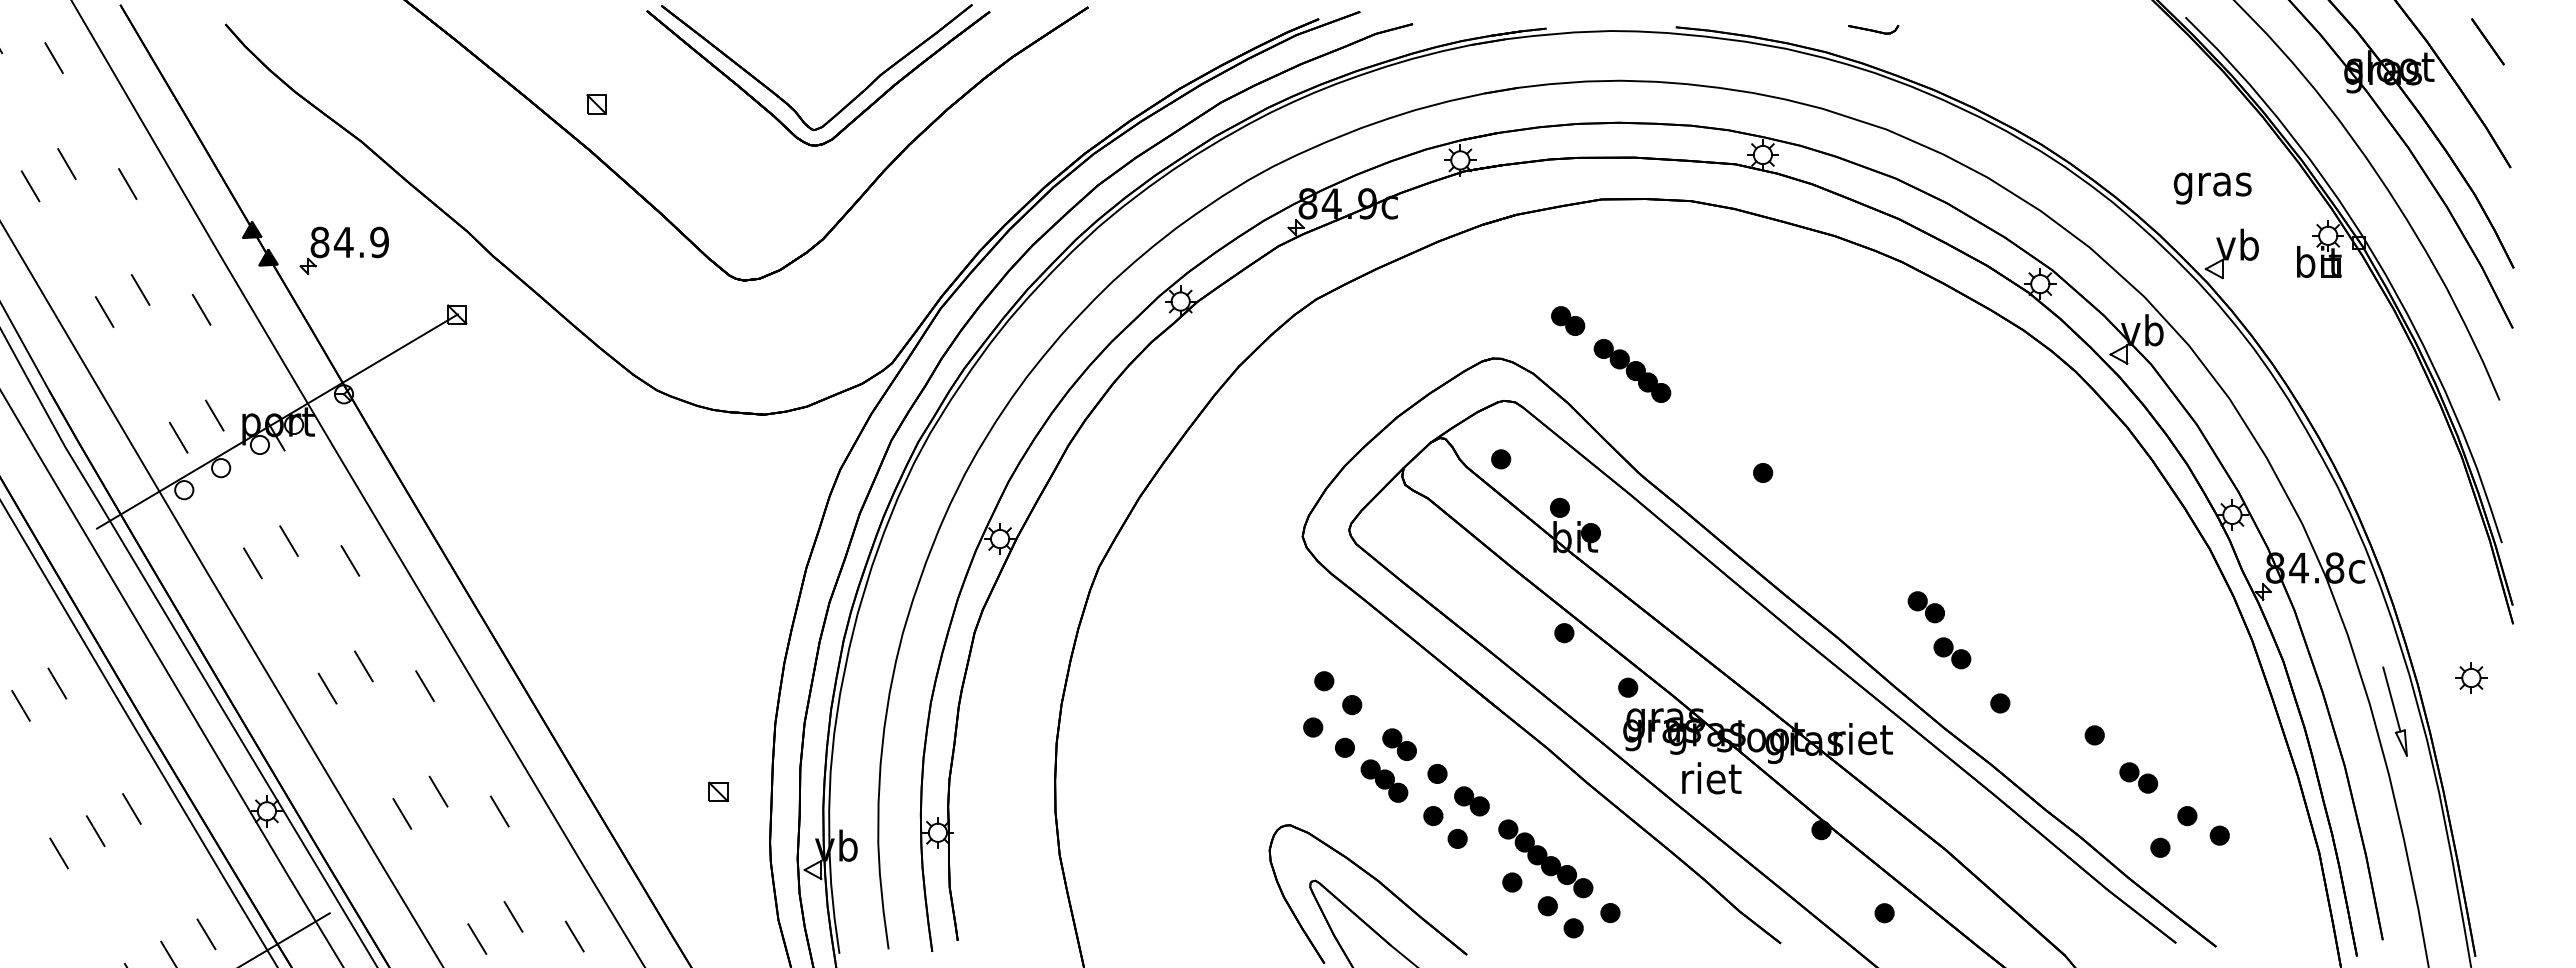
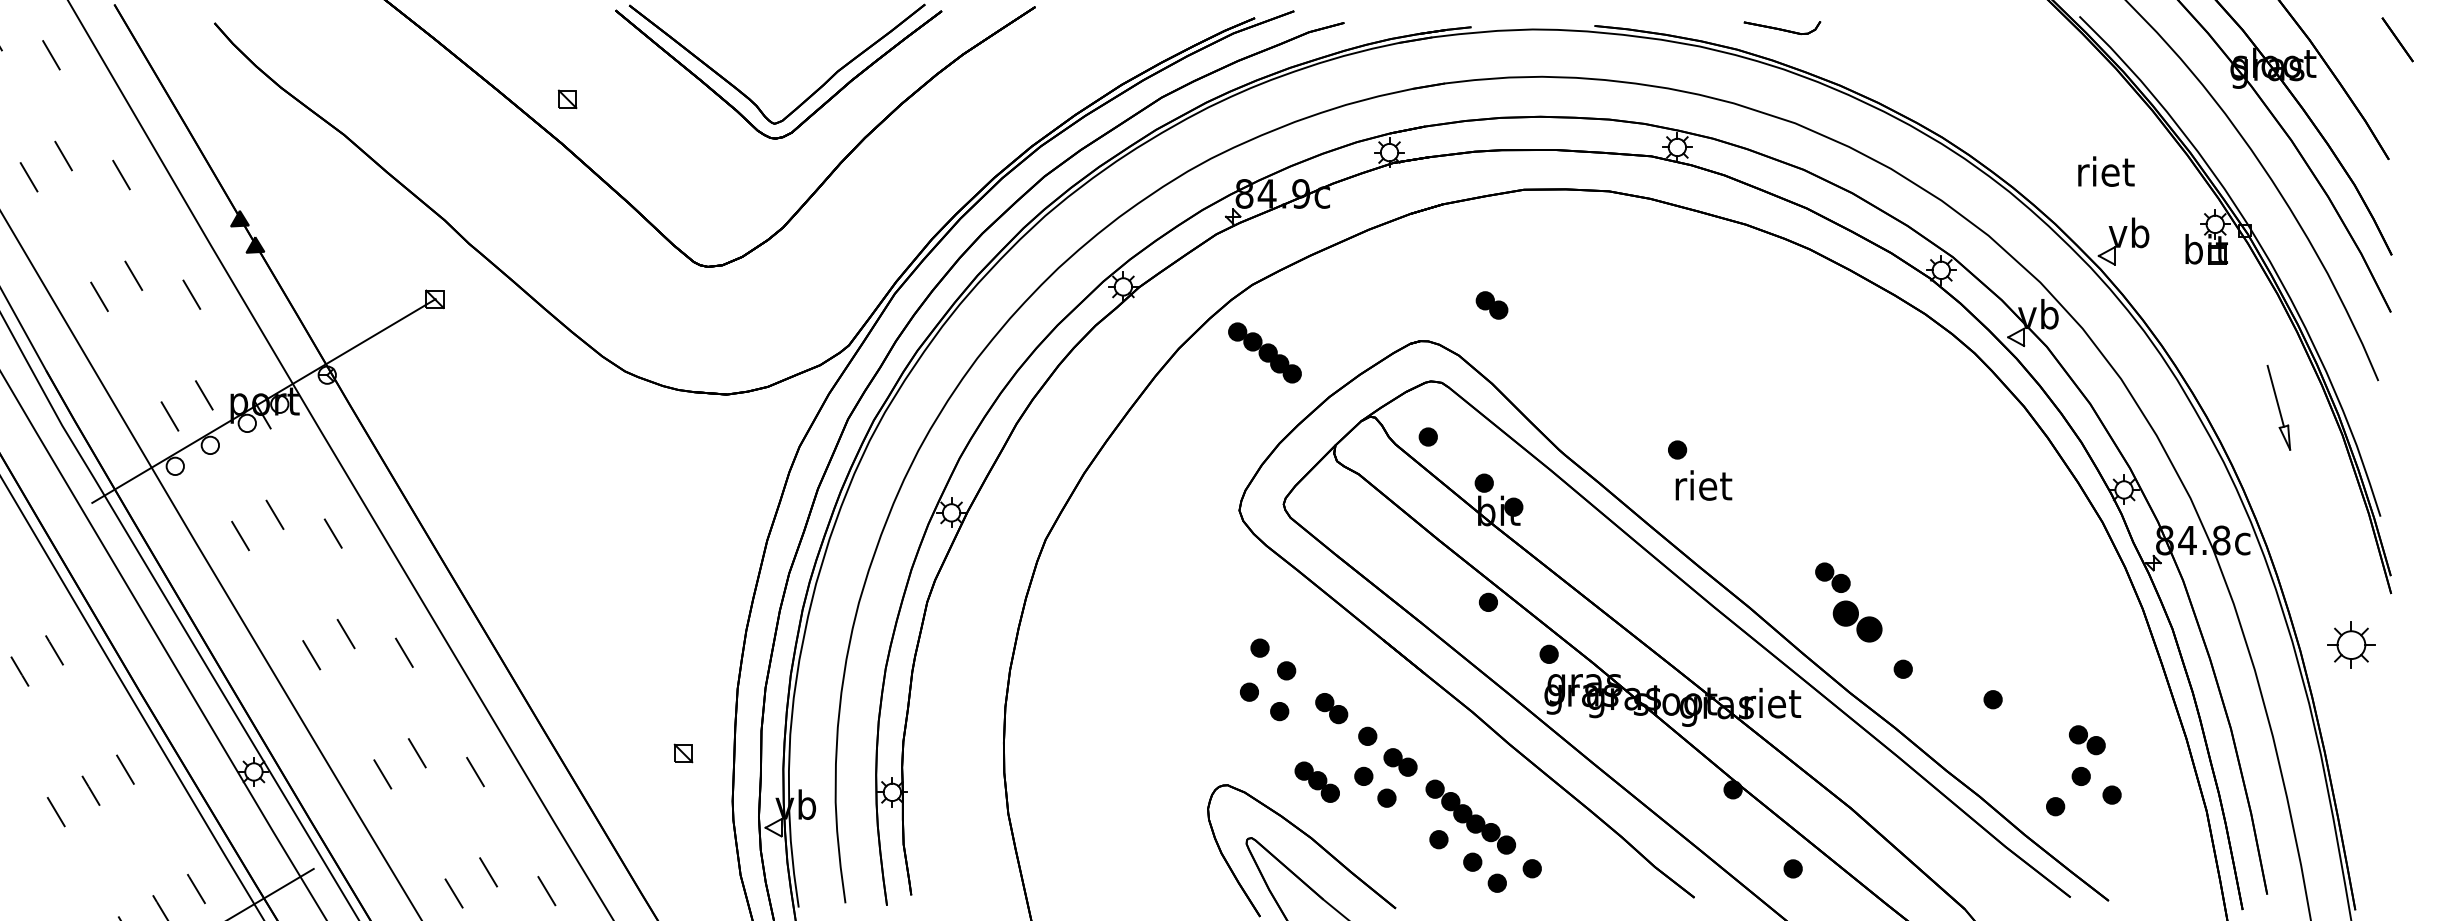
part: (1873, 29) -> (1782, 28), size x1.6
line: (2487, 41) -> (2397, 39), moved
text: (2212, 184) -> (2105, 175), gras -> riet
part: (343, 250) -> (326, 238), removed
part: (1632, 370) -> (1264, 352), moved
part: (1952, 653) -> (1857, 621), size x1.4
part: (2471, 677) -> (2351, 644), size x1.6
part: (2394, 711) -> (2278, 407), moved
part: (2138, 777) -> (2087, 739), moved
text: (1711, 778) -> (1703, 485), moved
part: (1384, 780) -> (1317, 781), moved

